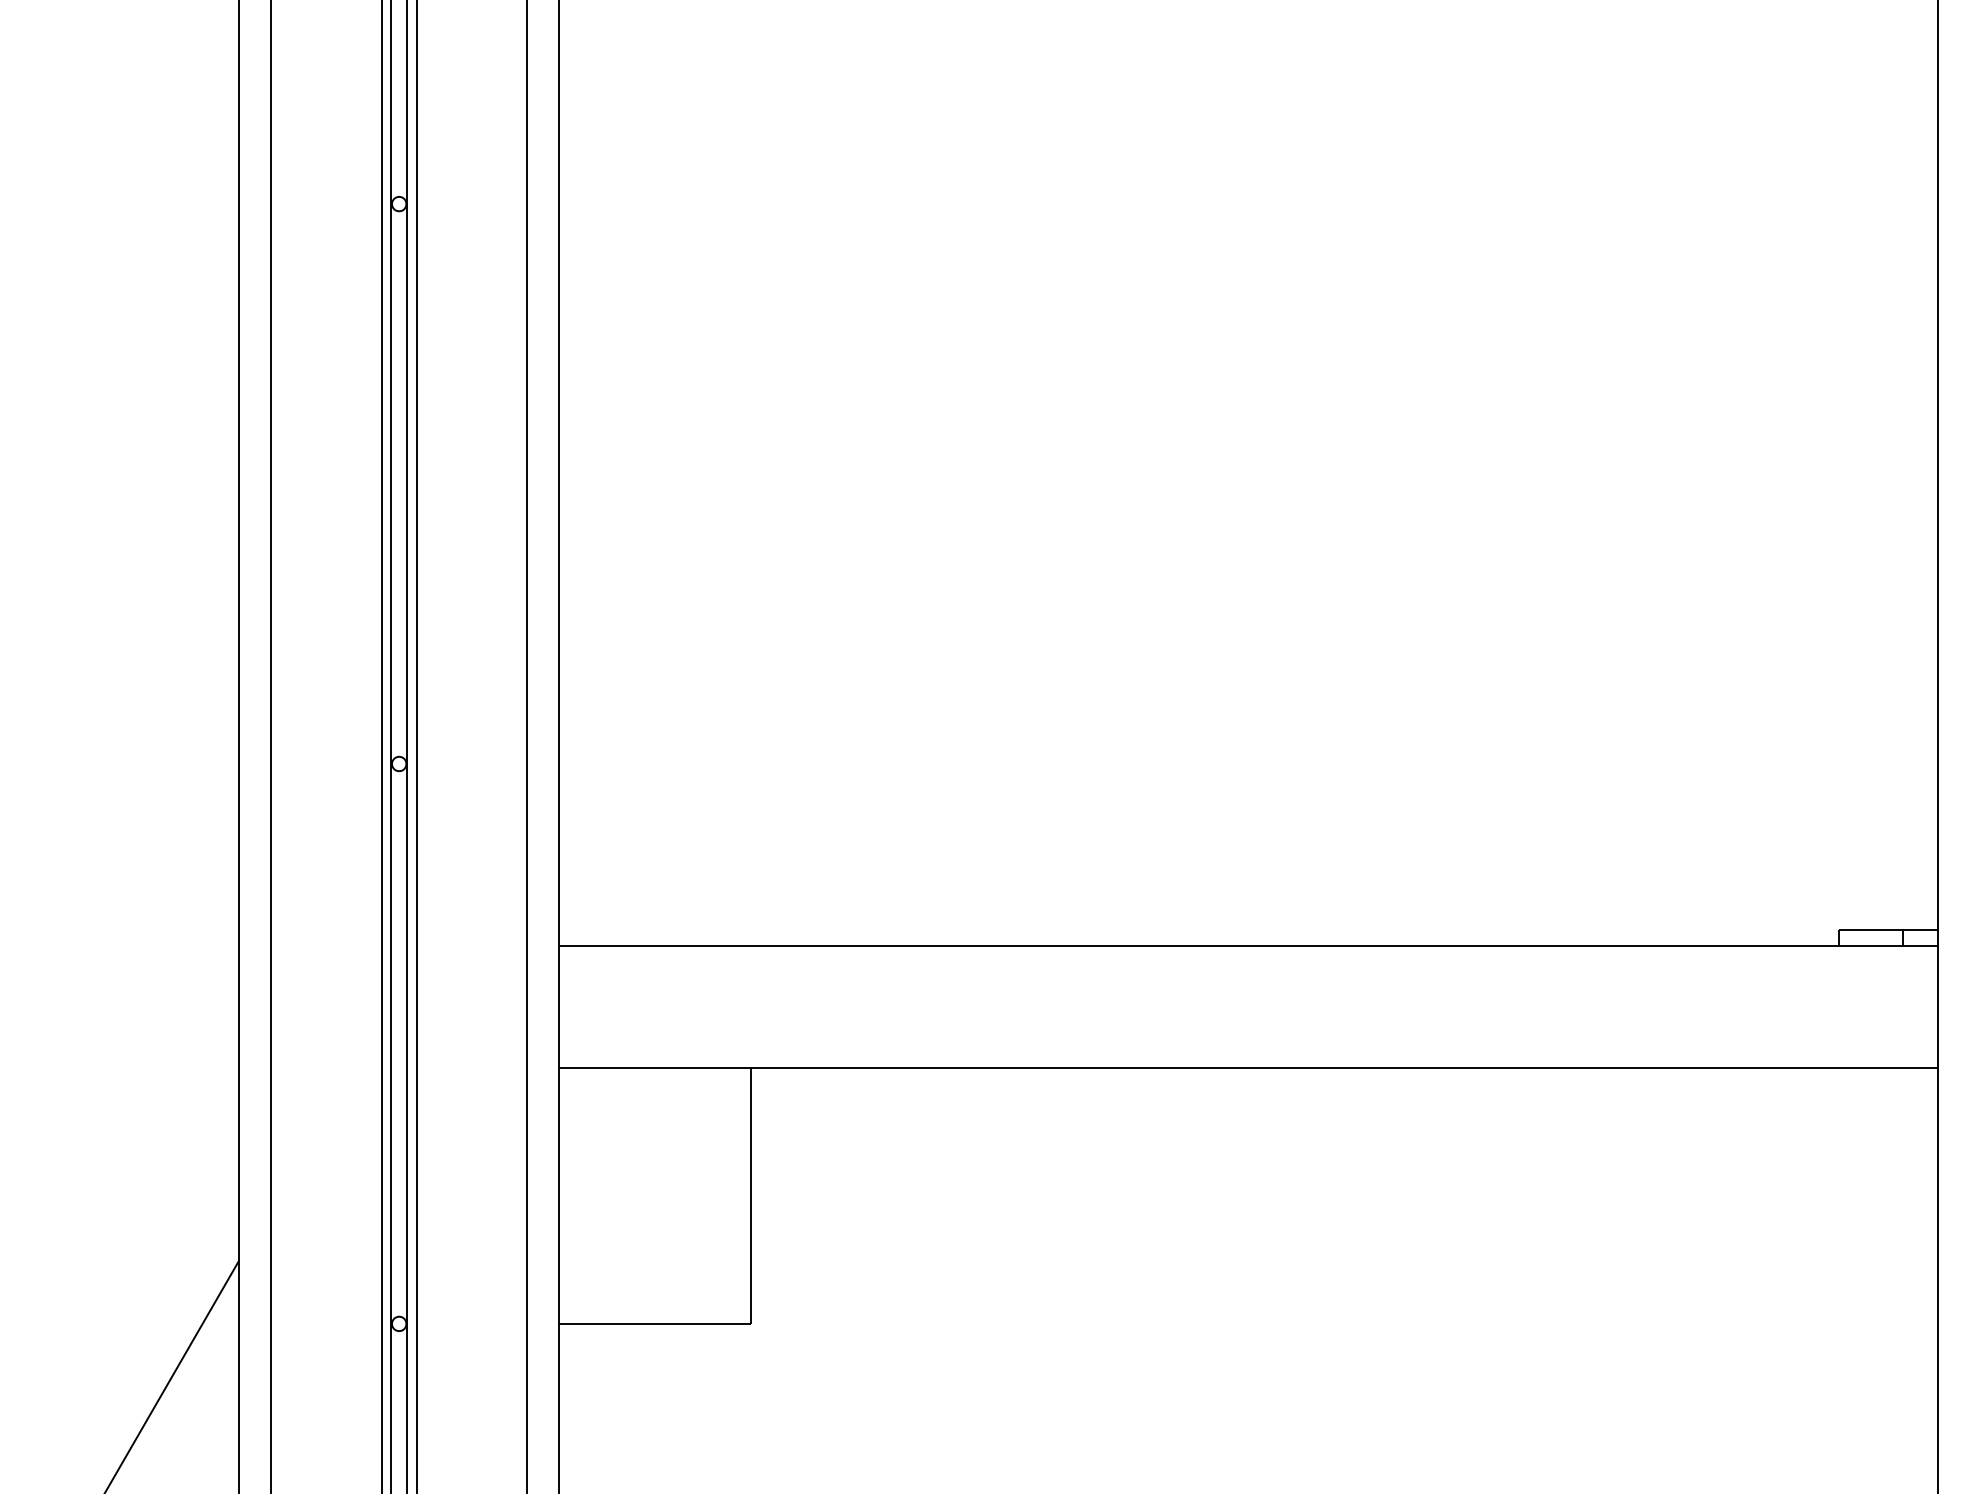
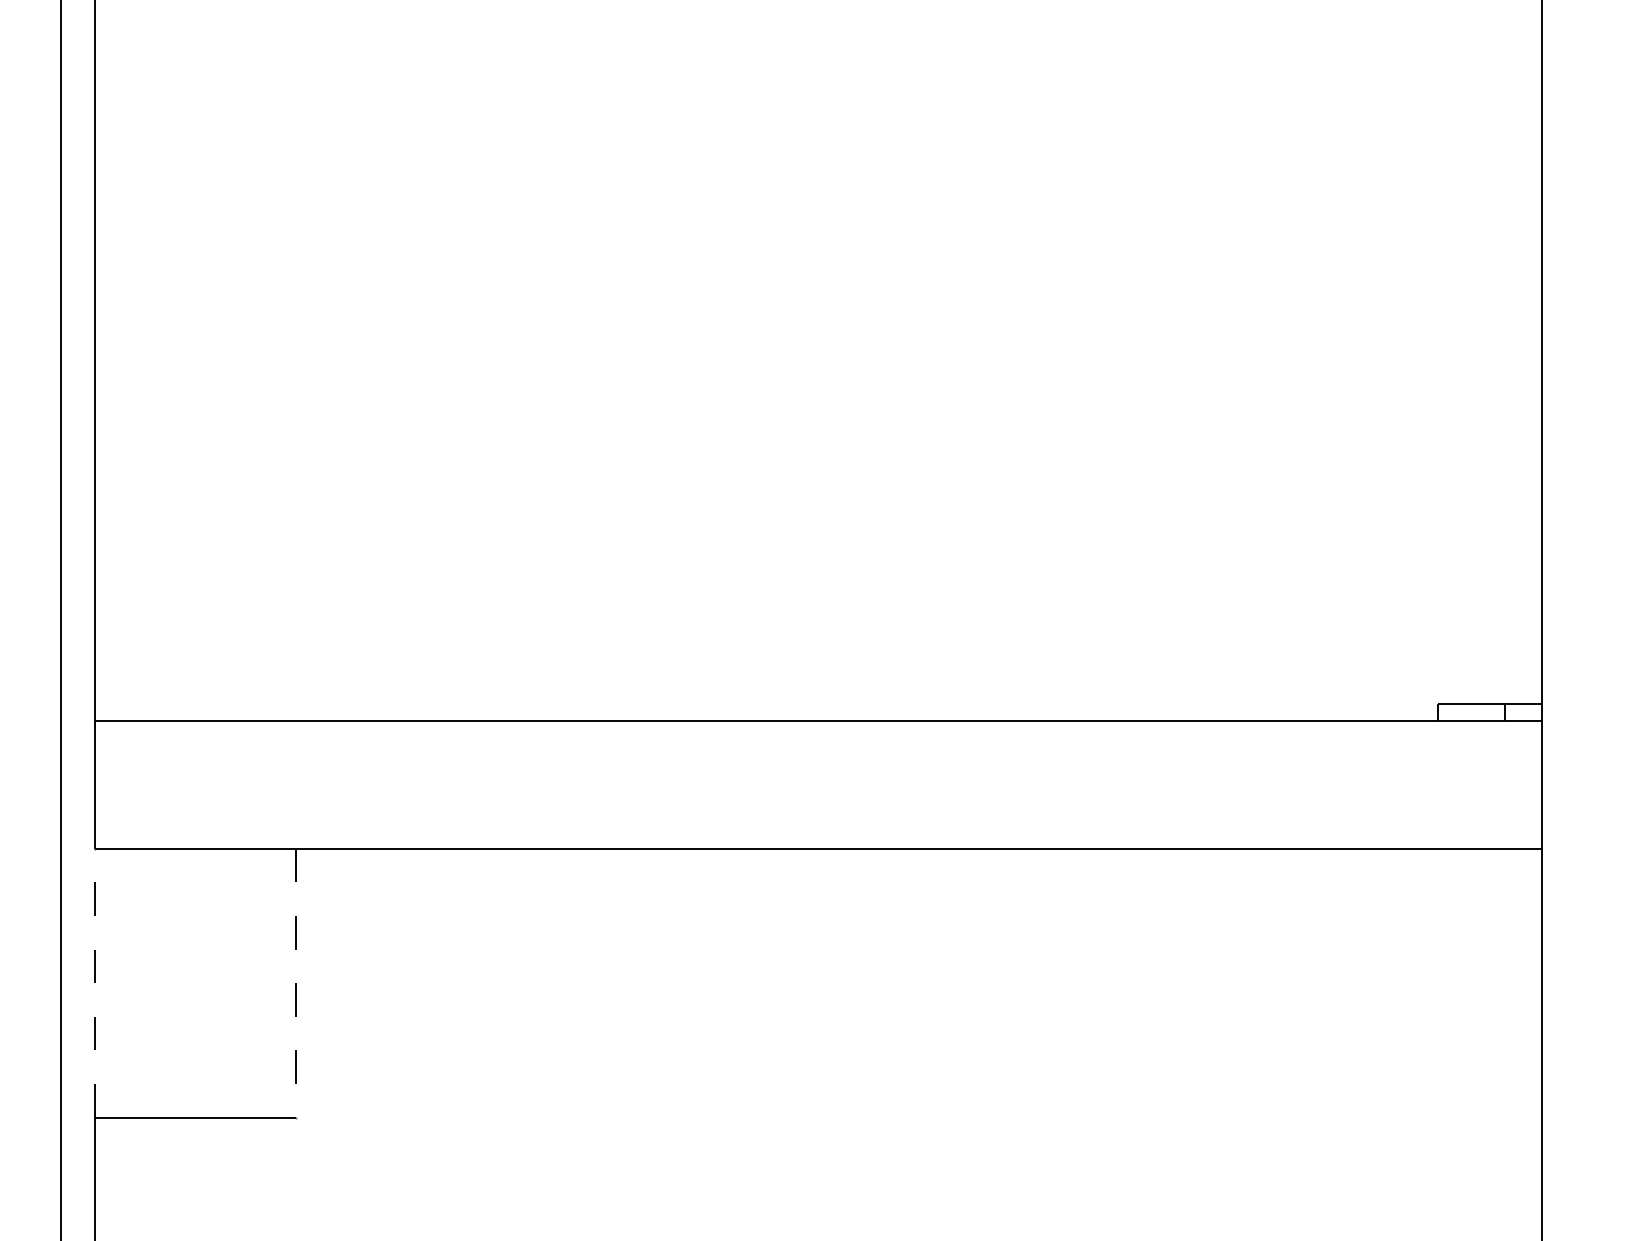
line: (559, 1195) -> (95, 982), solid -> dashed
line: (751, 1195) -> (296, 982), solid -> dashed

